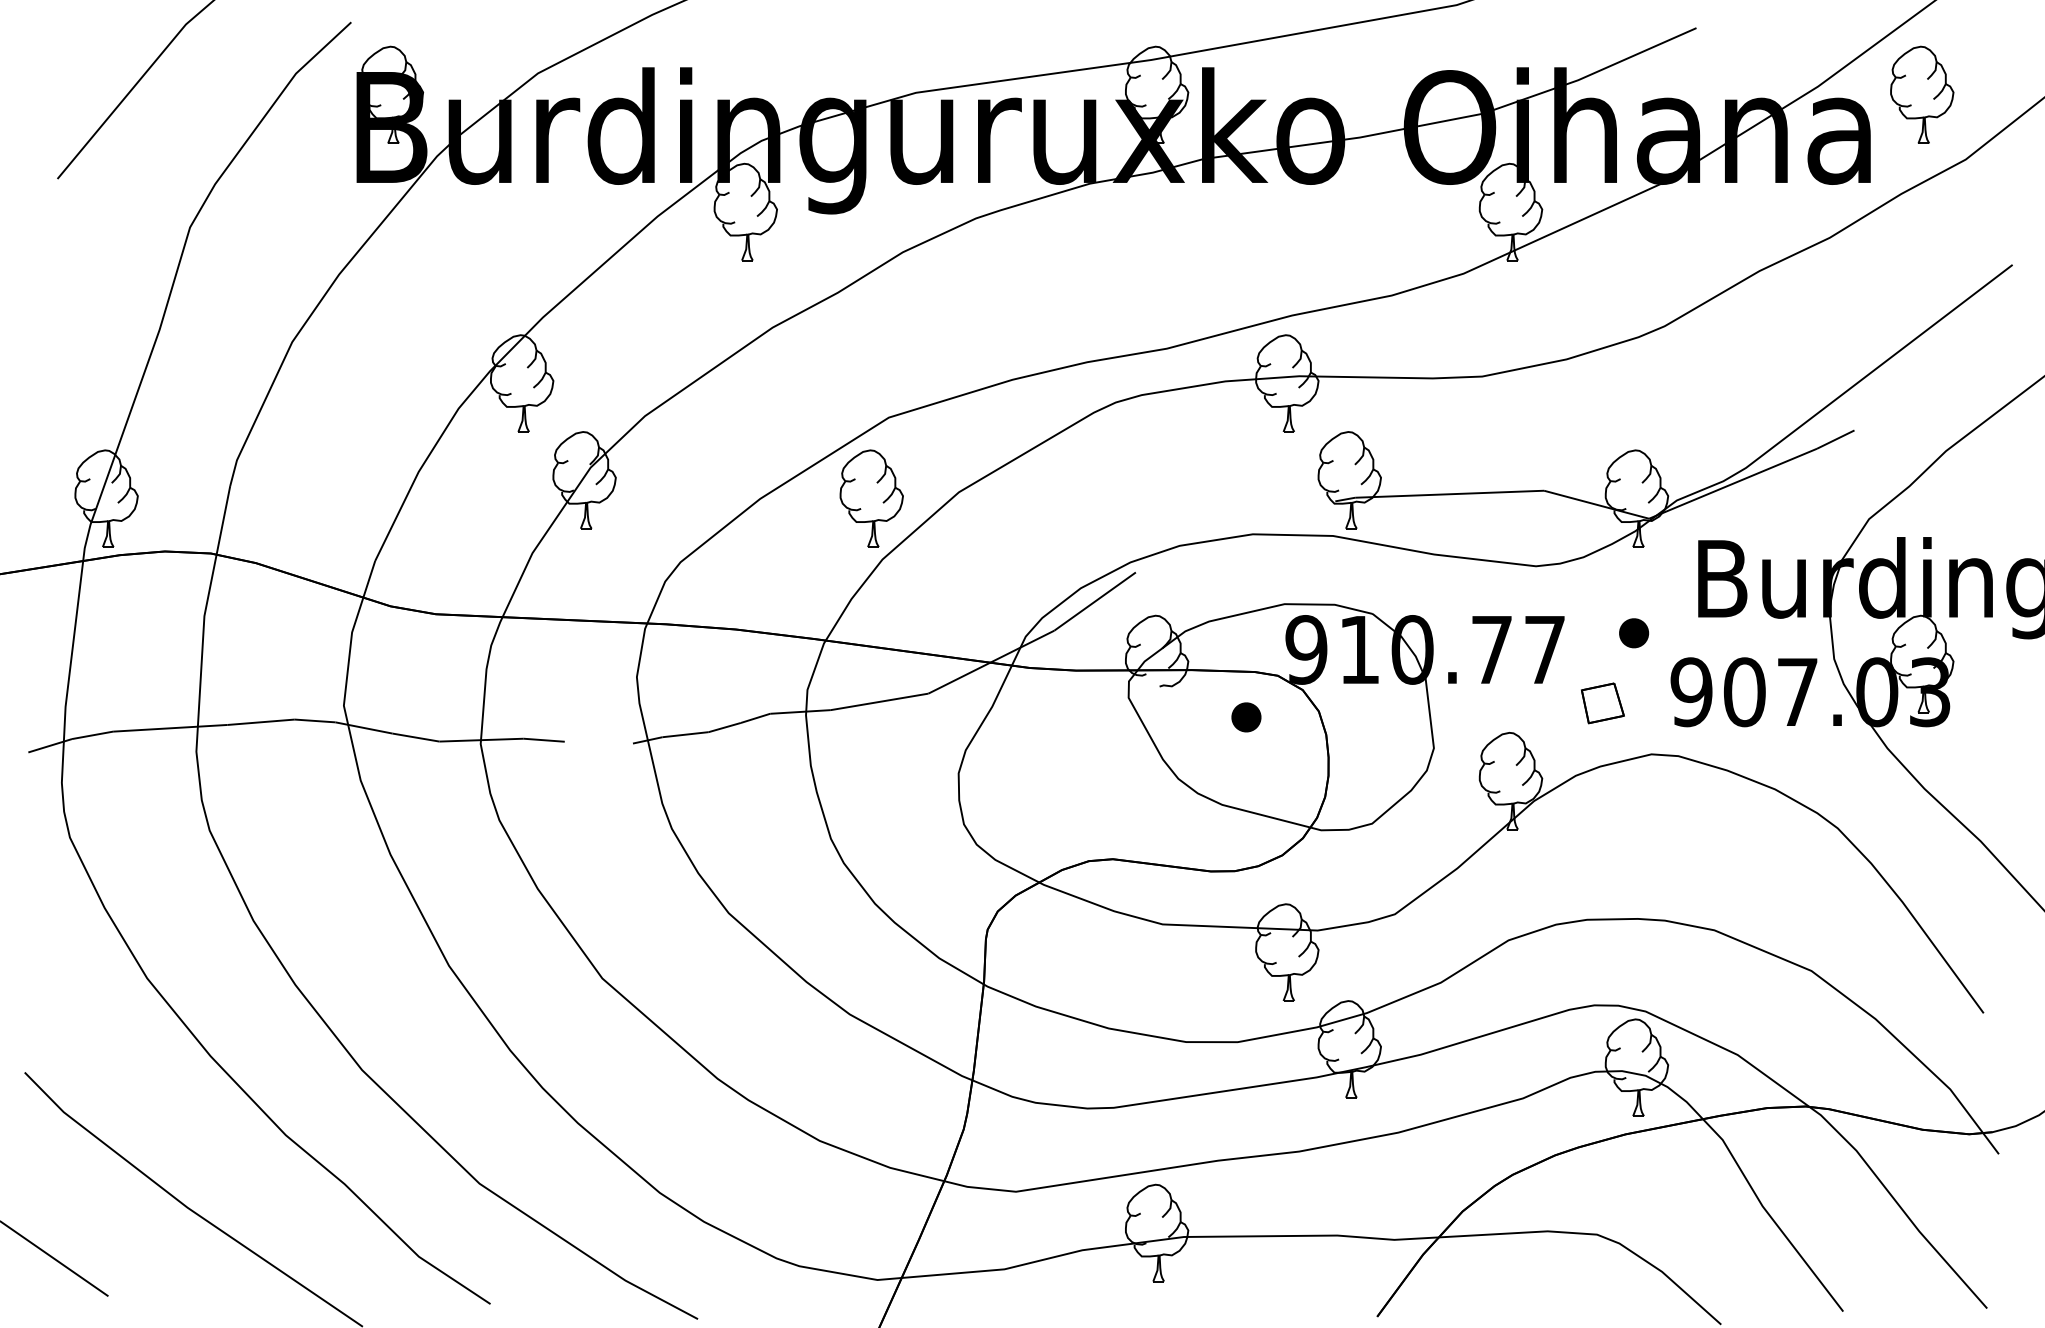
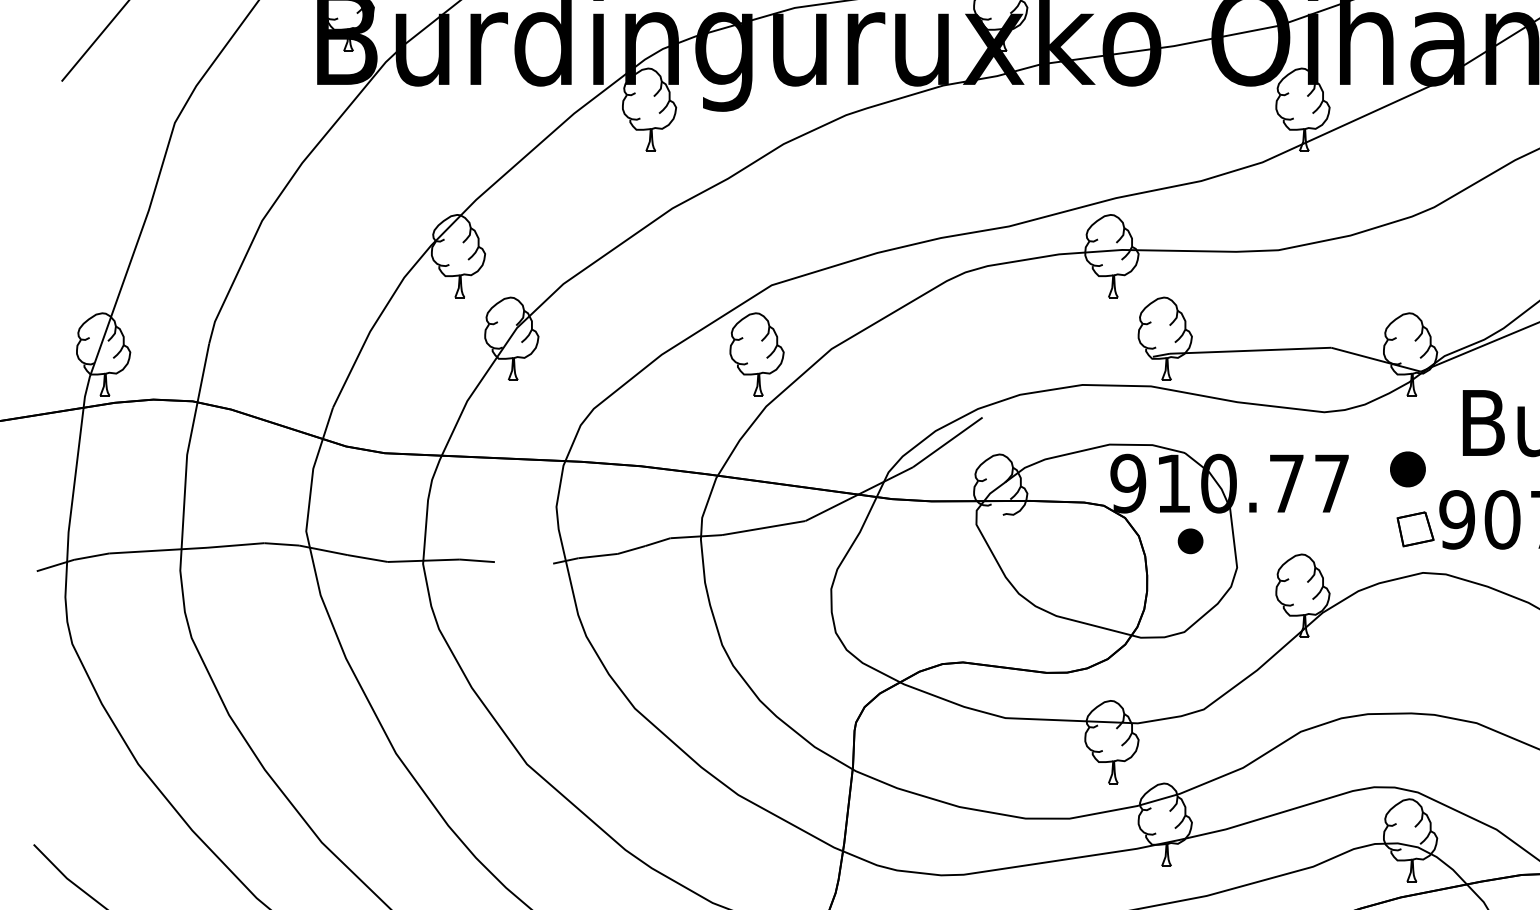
part: (1634, 633) -> (1408, 469), size x1.4
part: (1602, 703) -> (1415, 529), moved
part: (1246, 717) -> (1190, 541), moved

